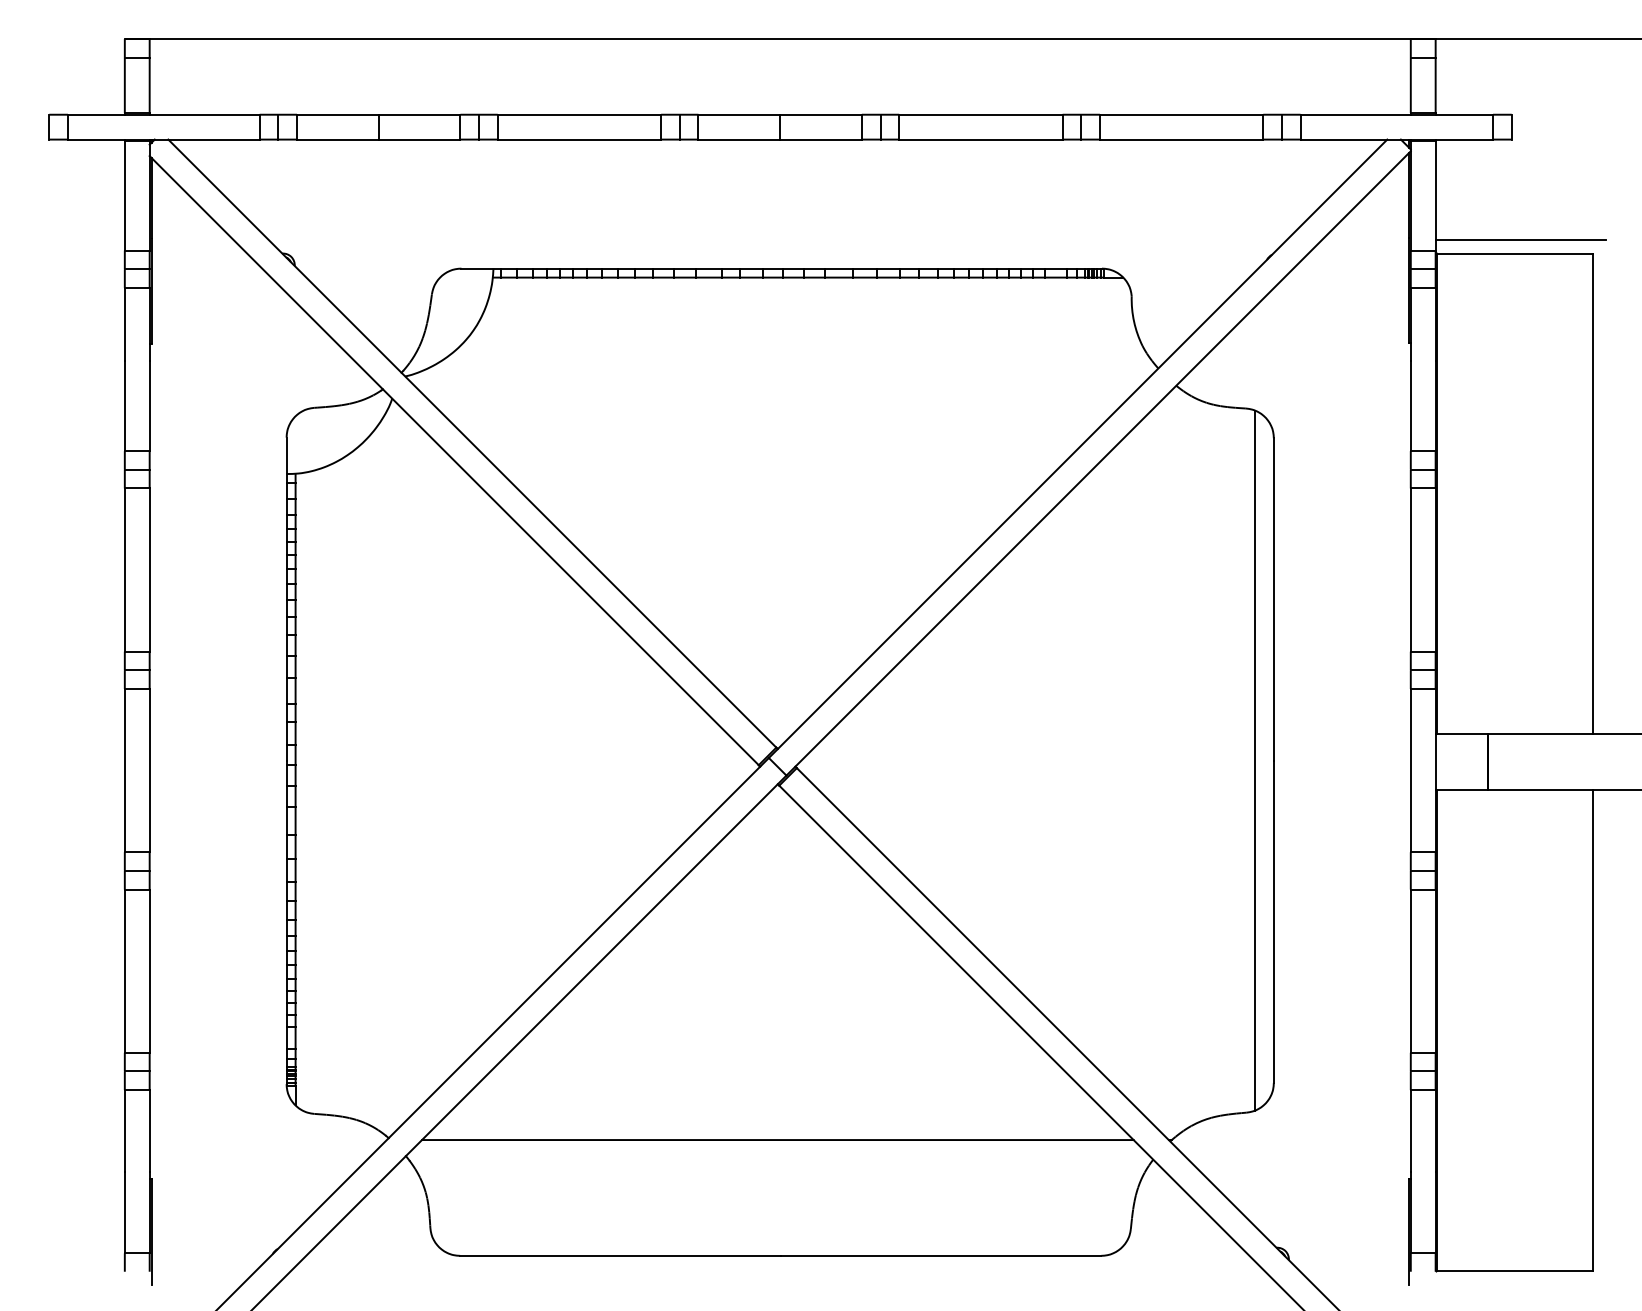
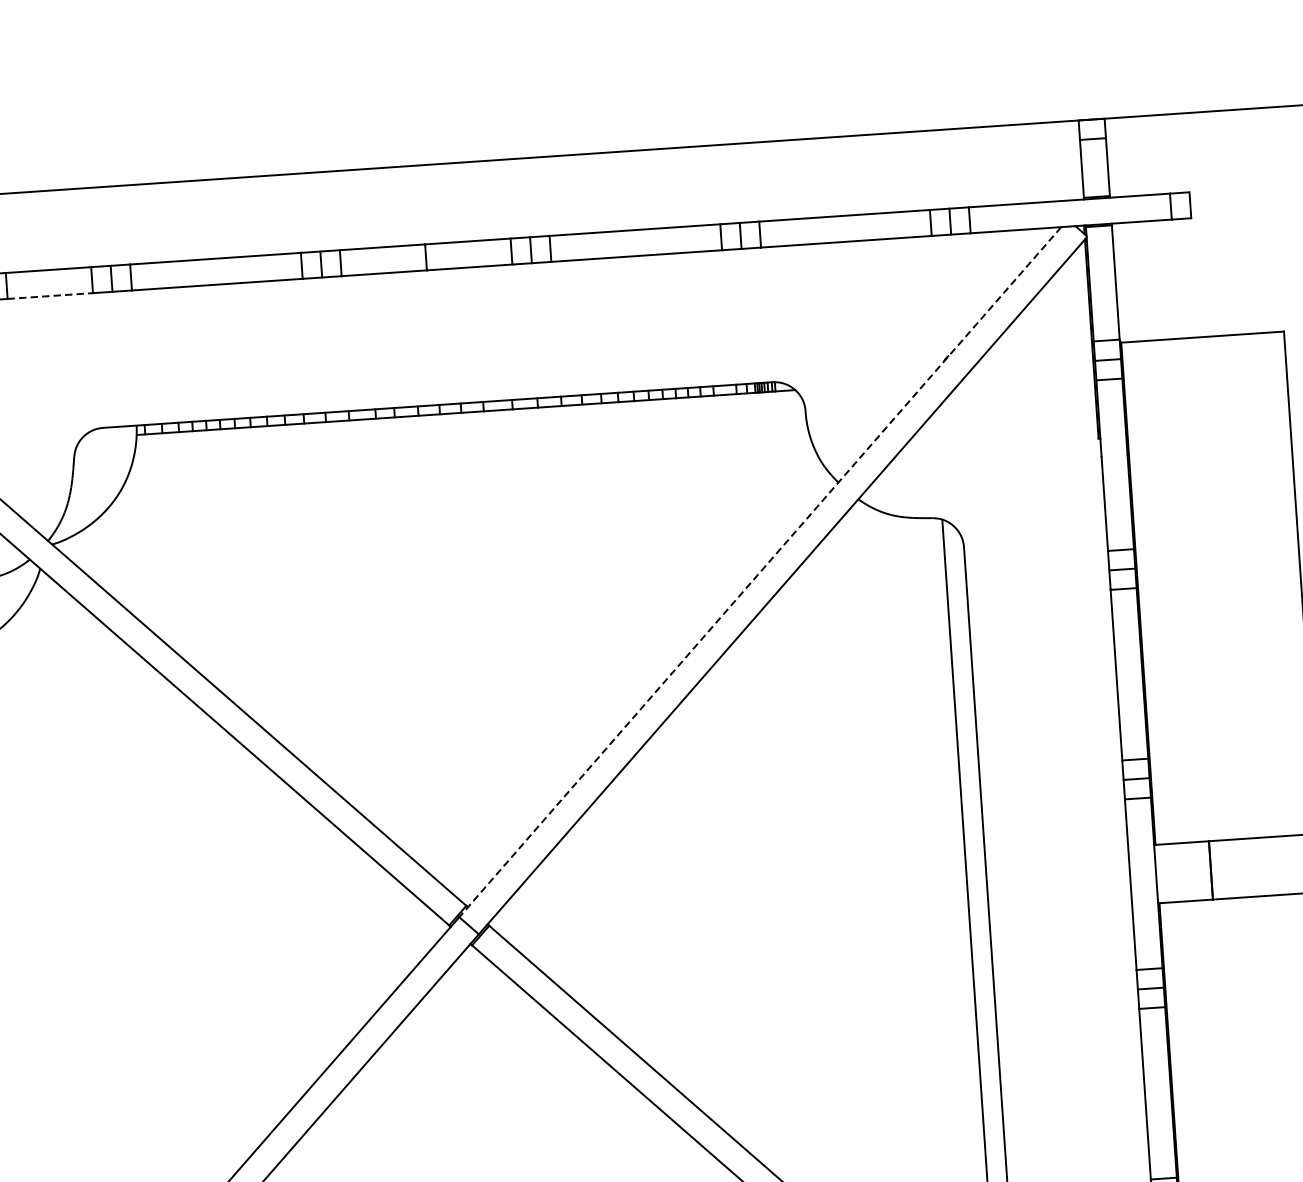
line: (419, 139) -> (50, 295), solid -> dashed
line: (1520, 240) -> (1207, 323), removed
line: (1077, 449) -> (759, 572), solid -> dashed

